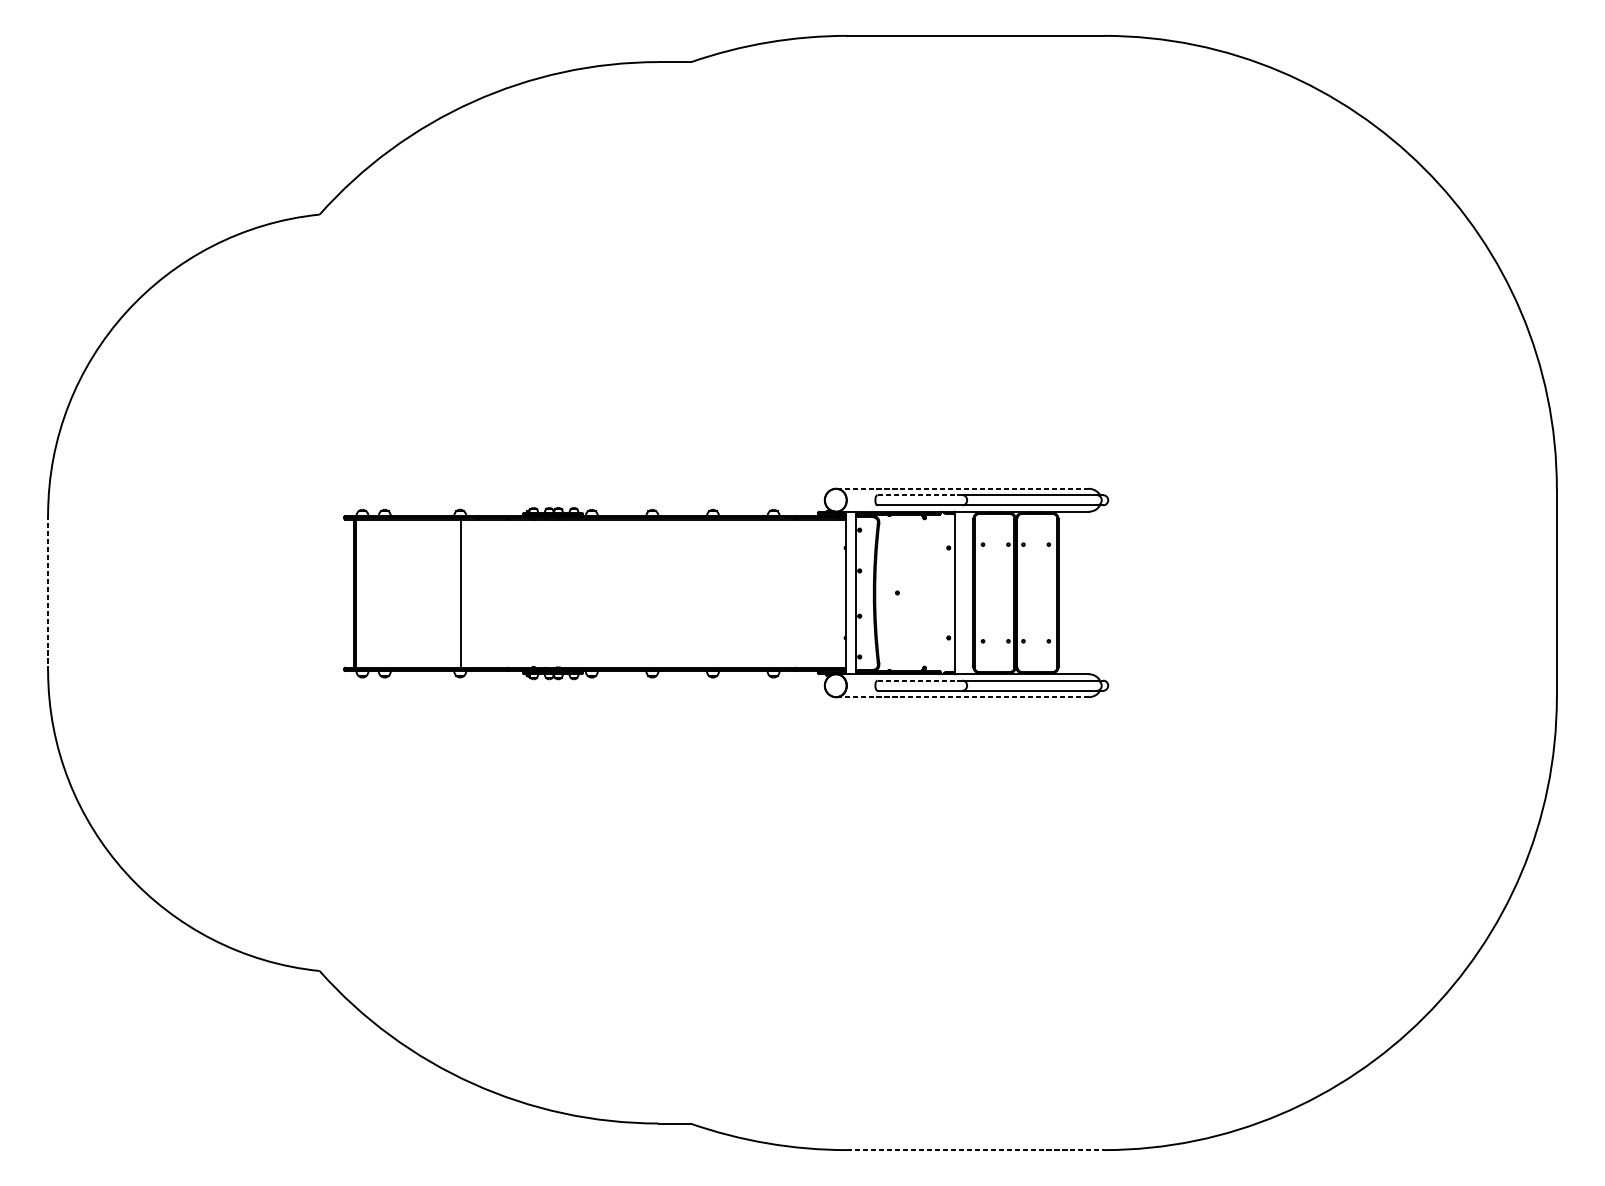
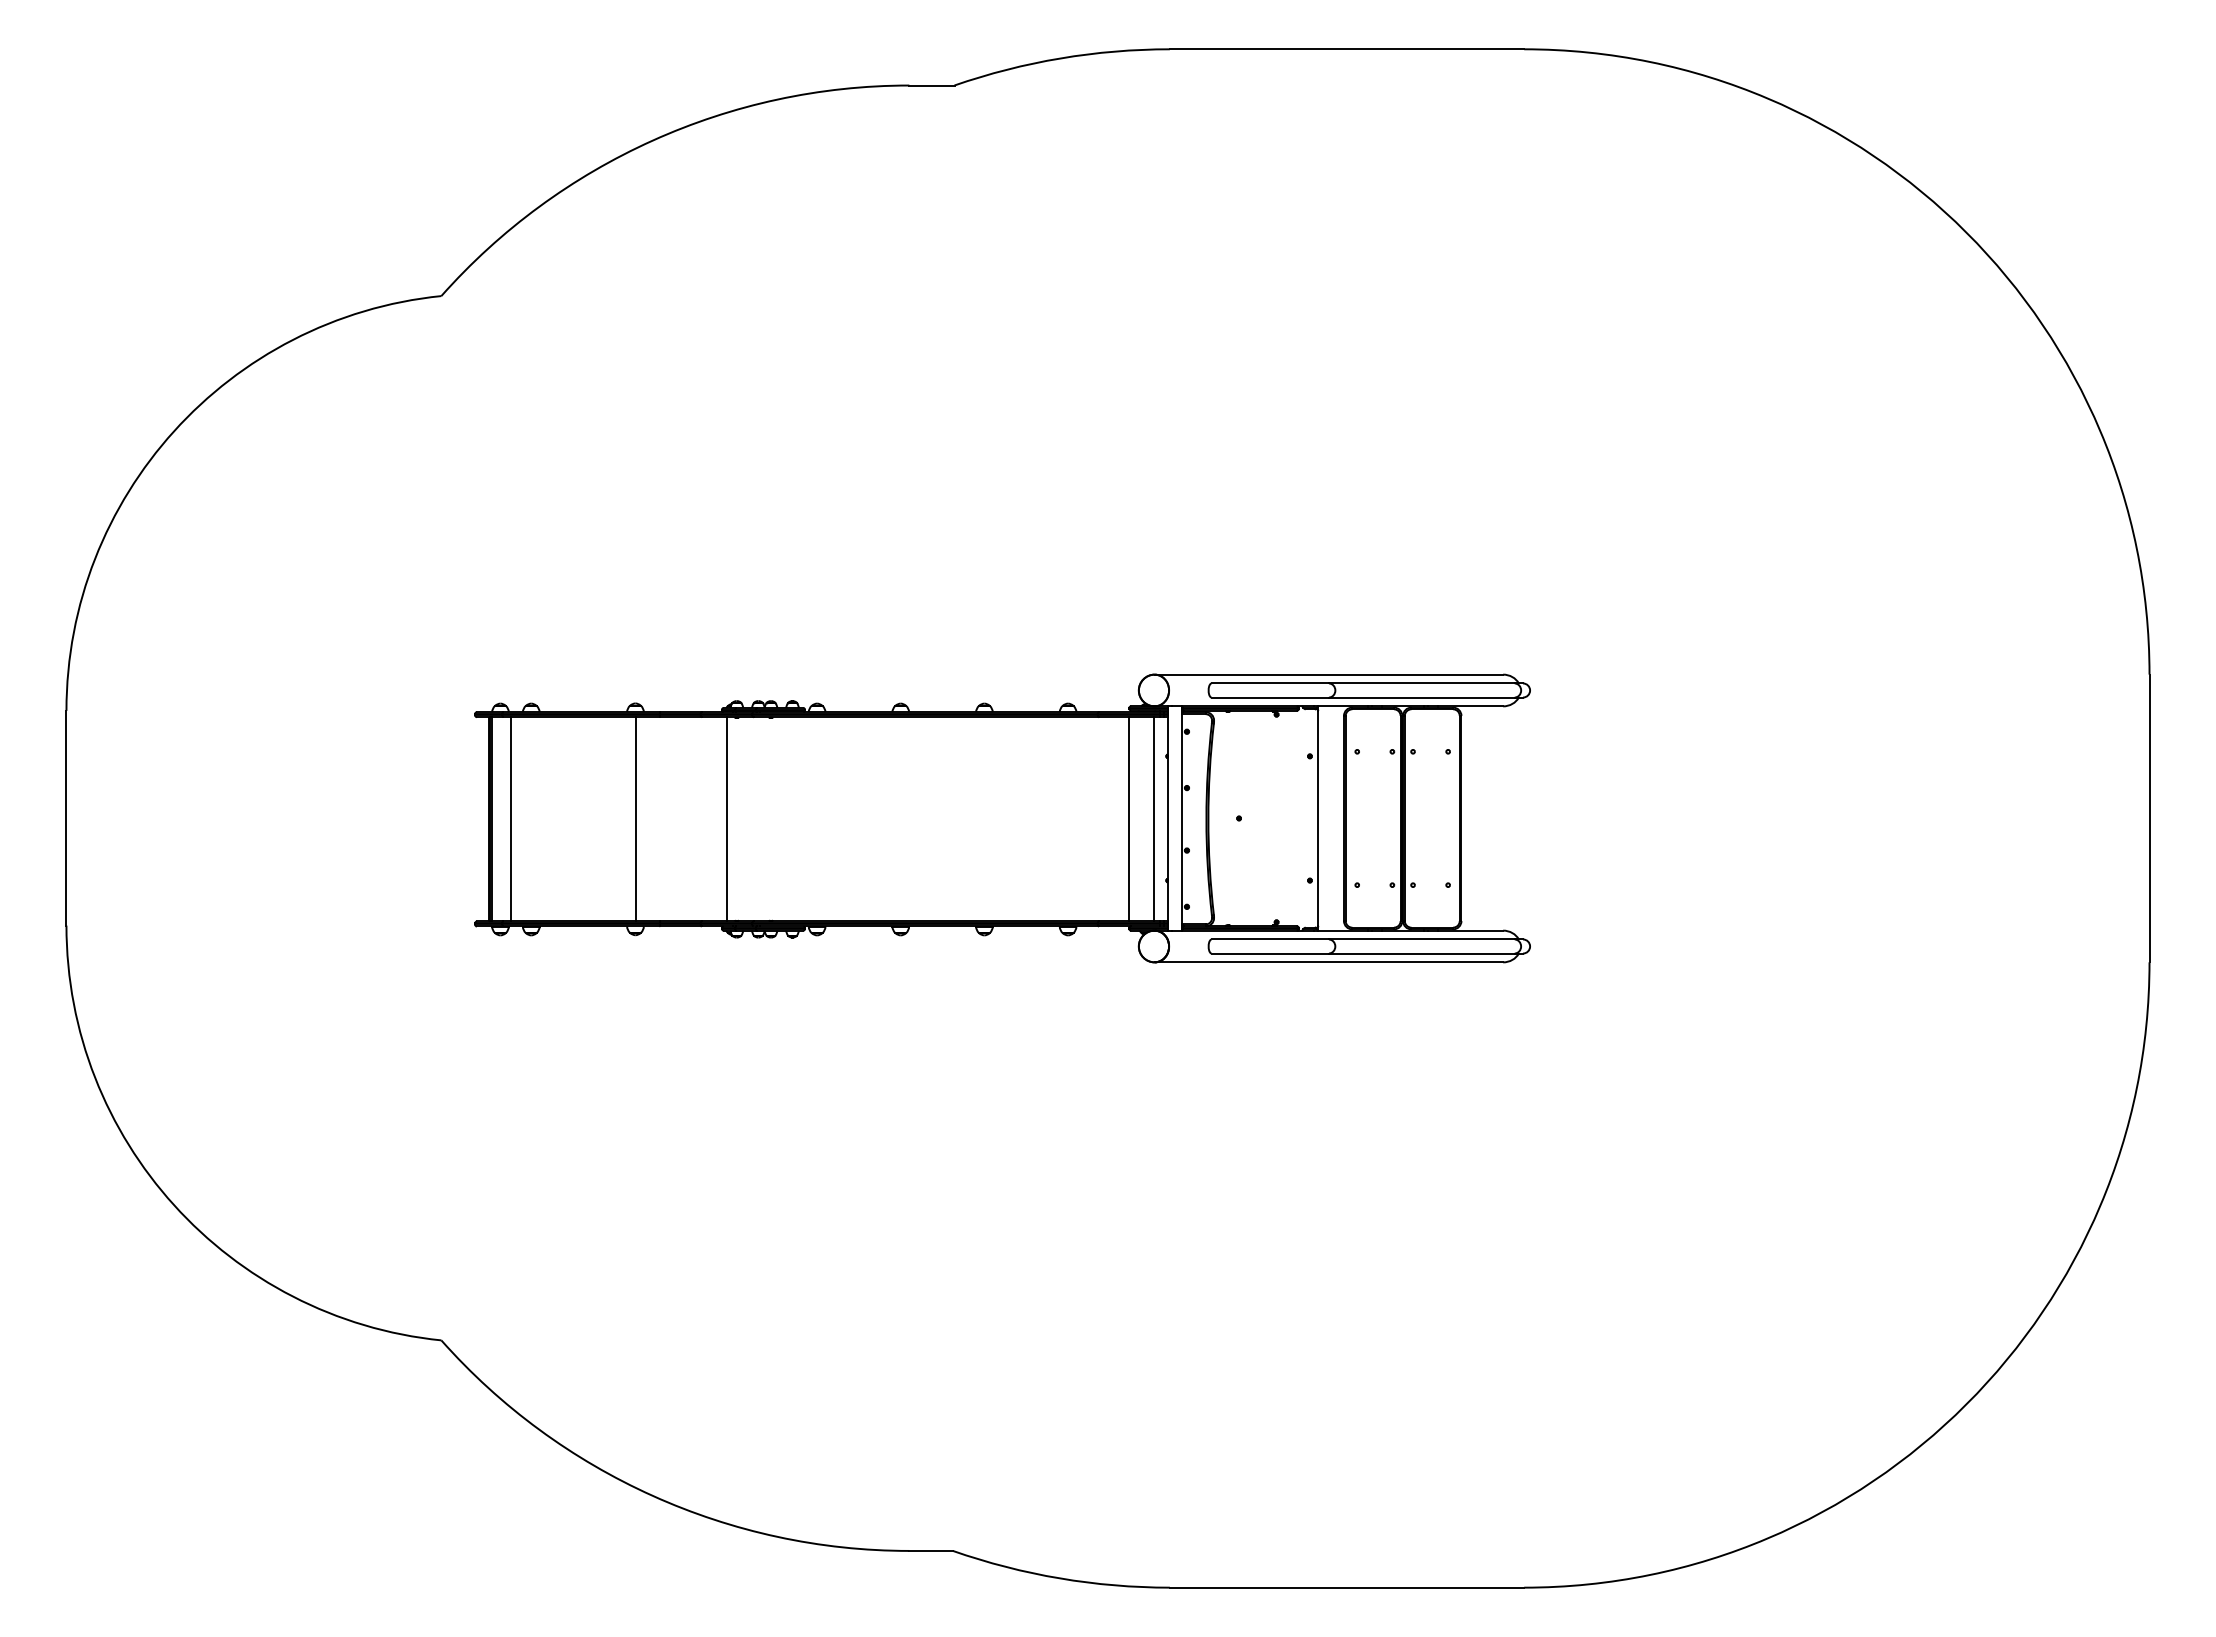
line: (962, 488) -> (1328, 674), dashed -> solid
line: (920, 495) -> (1270, 683), dashed -> solid
line: (48, 593) -> (66, 818), dashed -> solid
line: (370, 593) -> (511, 819), added
line: (526, 593) -> (726, 819), added
line: (818, 593) -> (1129, 819), added
line: (835, 593) -> (1153, 819), added
line: (920, 680) -> (1270, 939), dashed -> solid
line: (962, 697) -> (1328, 962), dashed -> solid
line: (975, 1149) -> (1347, 1587), dashed -> solid

